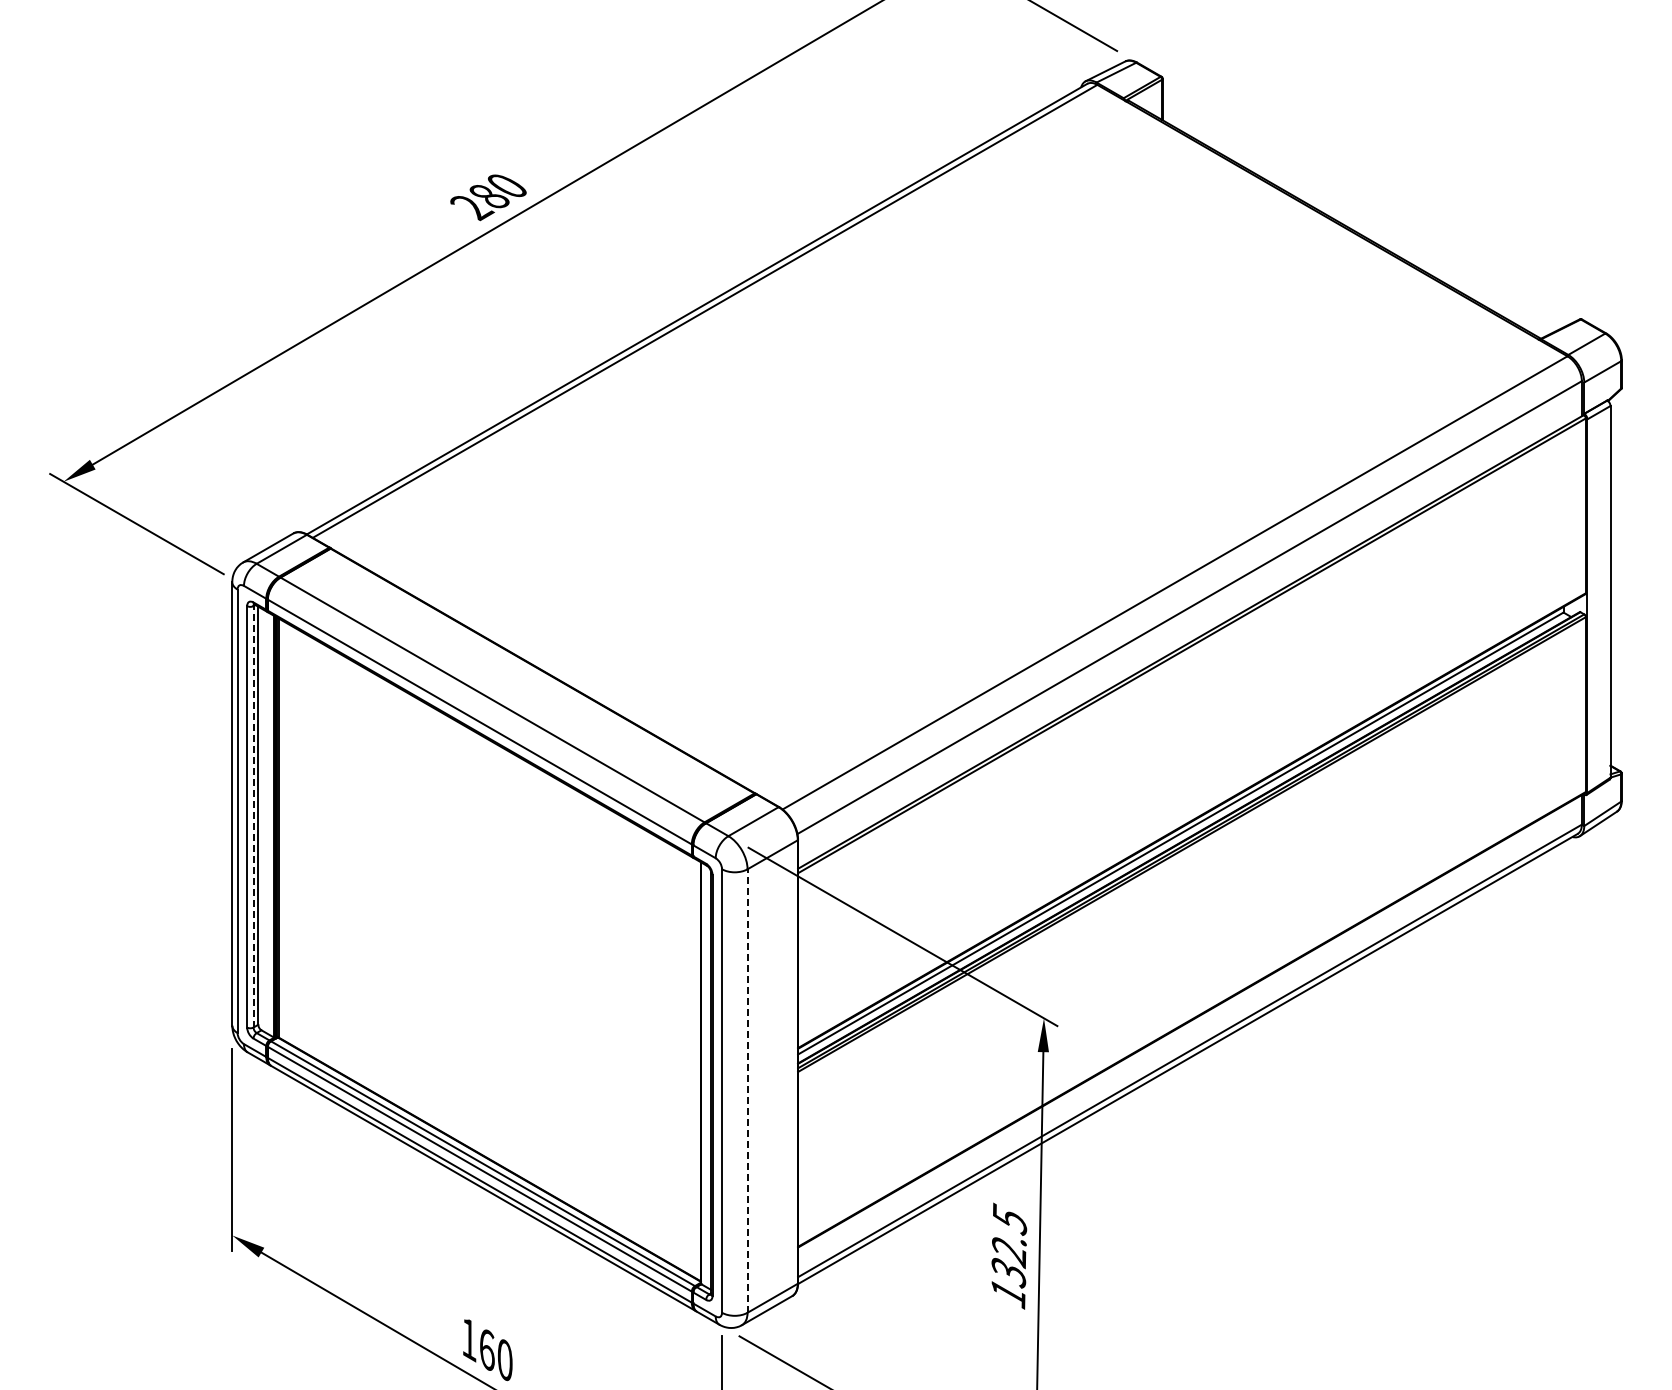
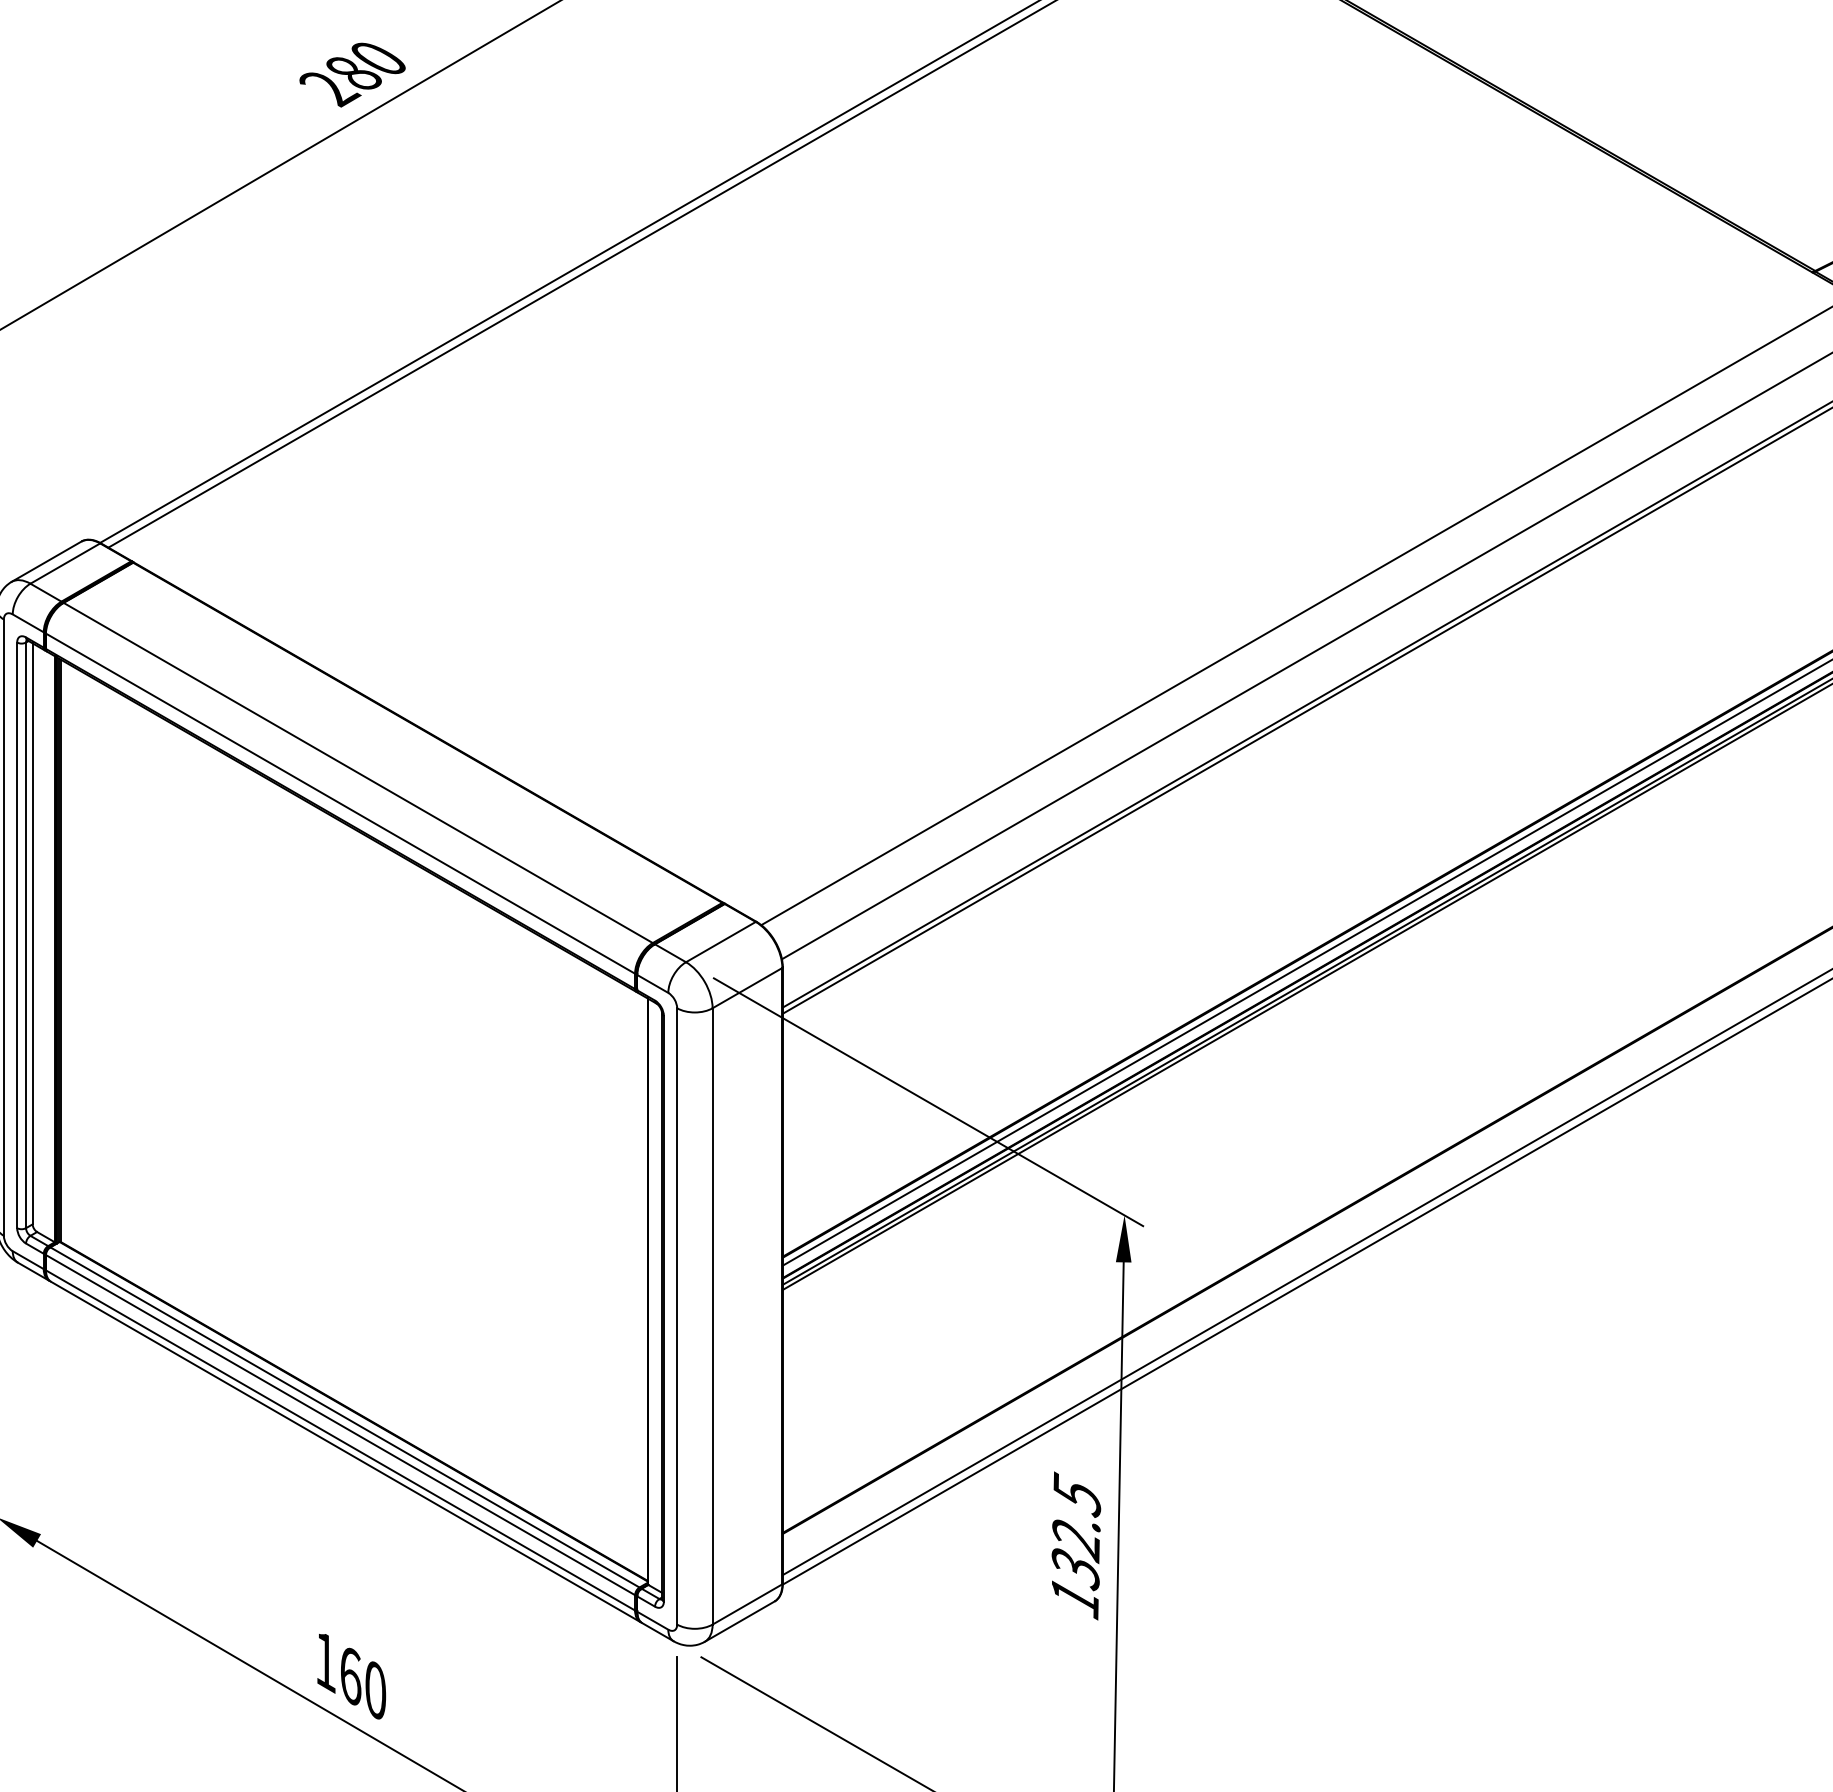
line: (253, 816) -> (25, 934), dashed -> solid
line: (747, 1091) -> (712, 1317), dashed -> solid

